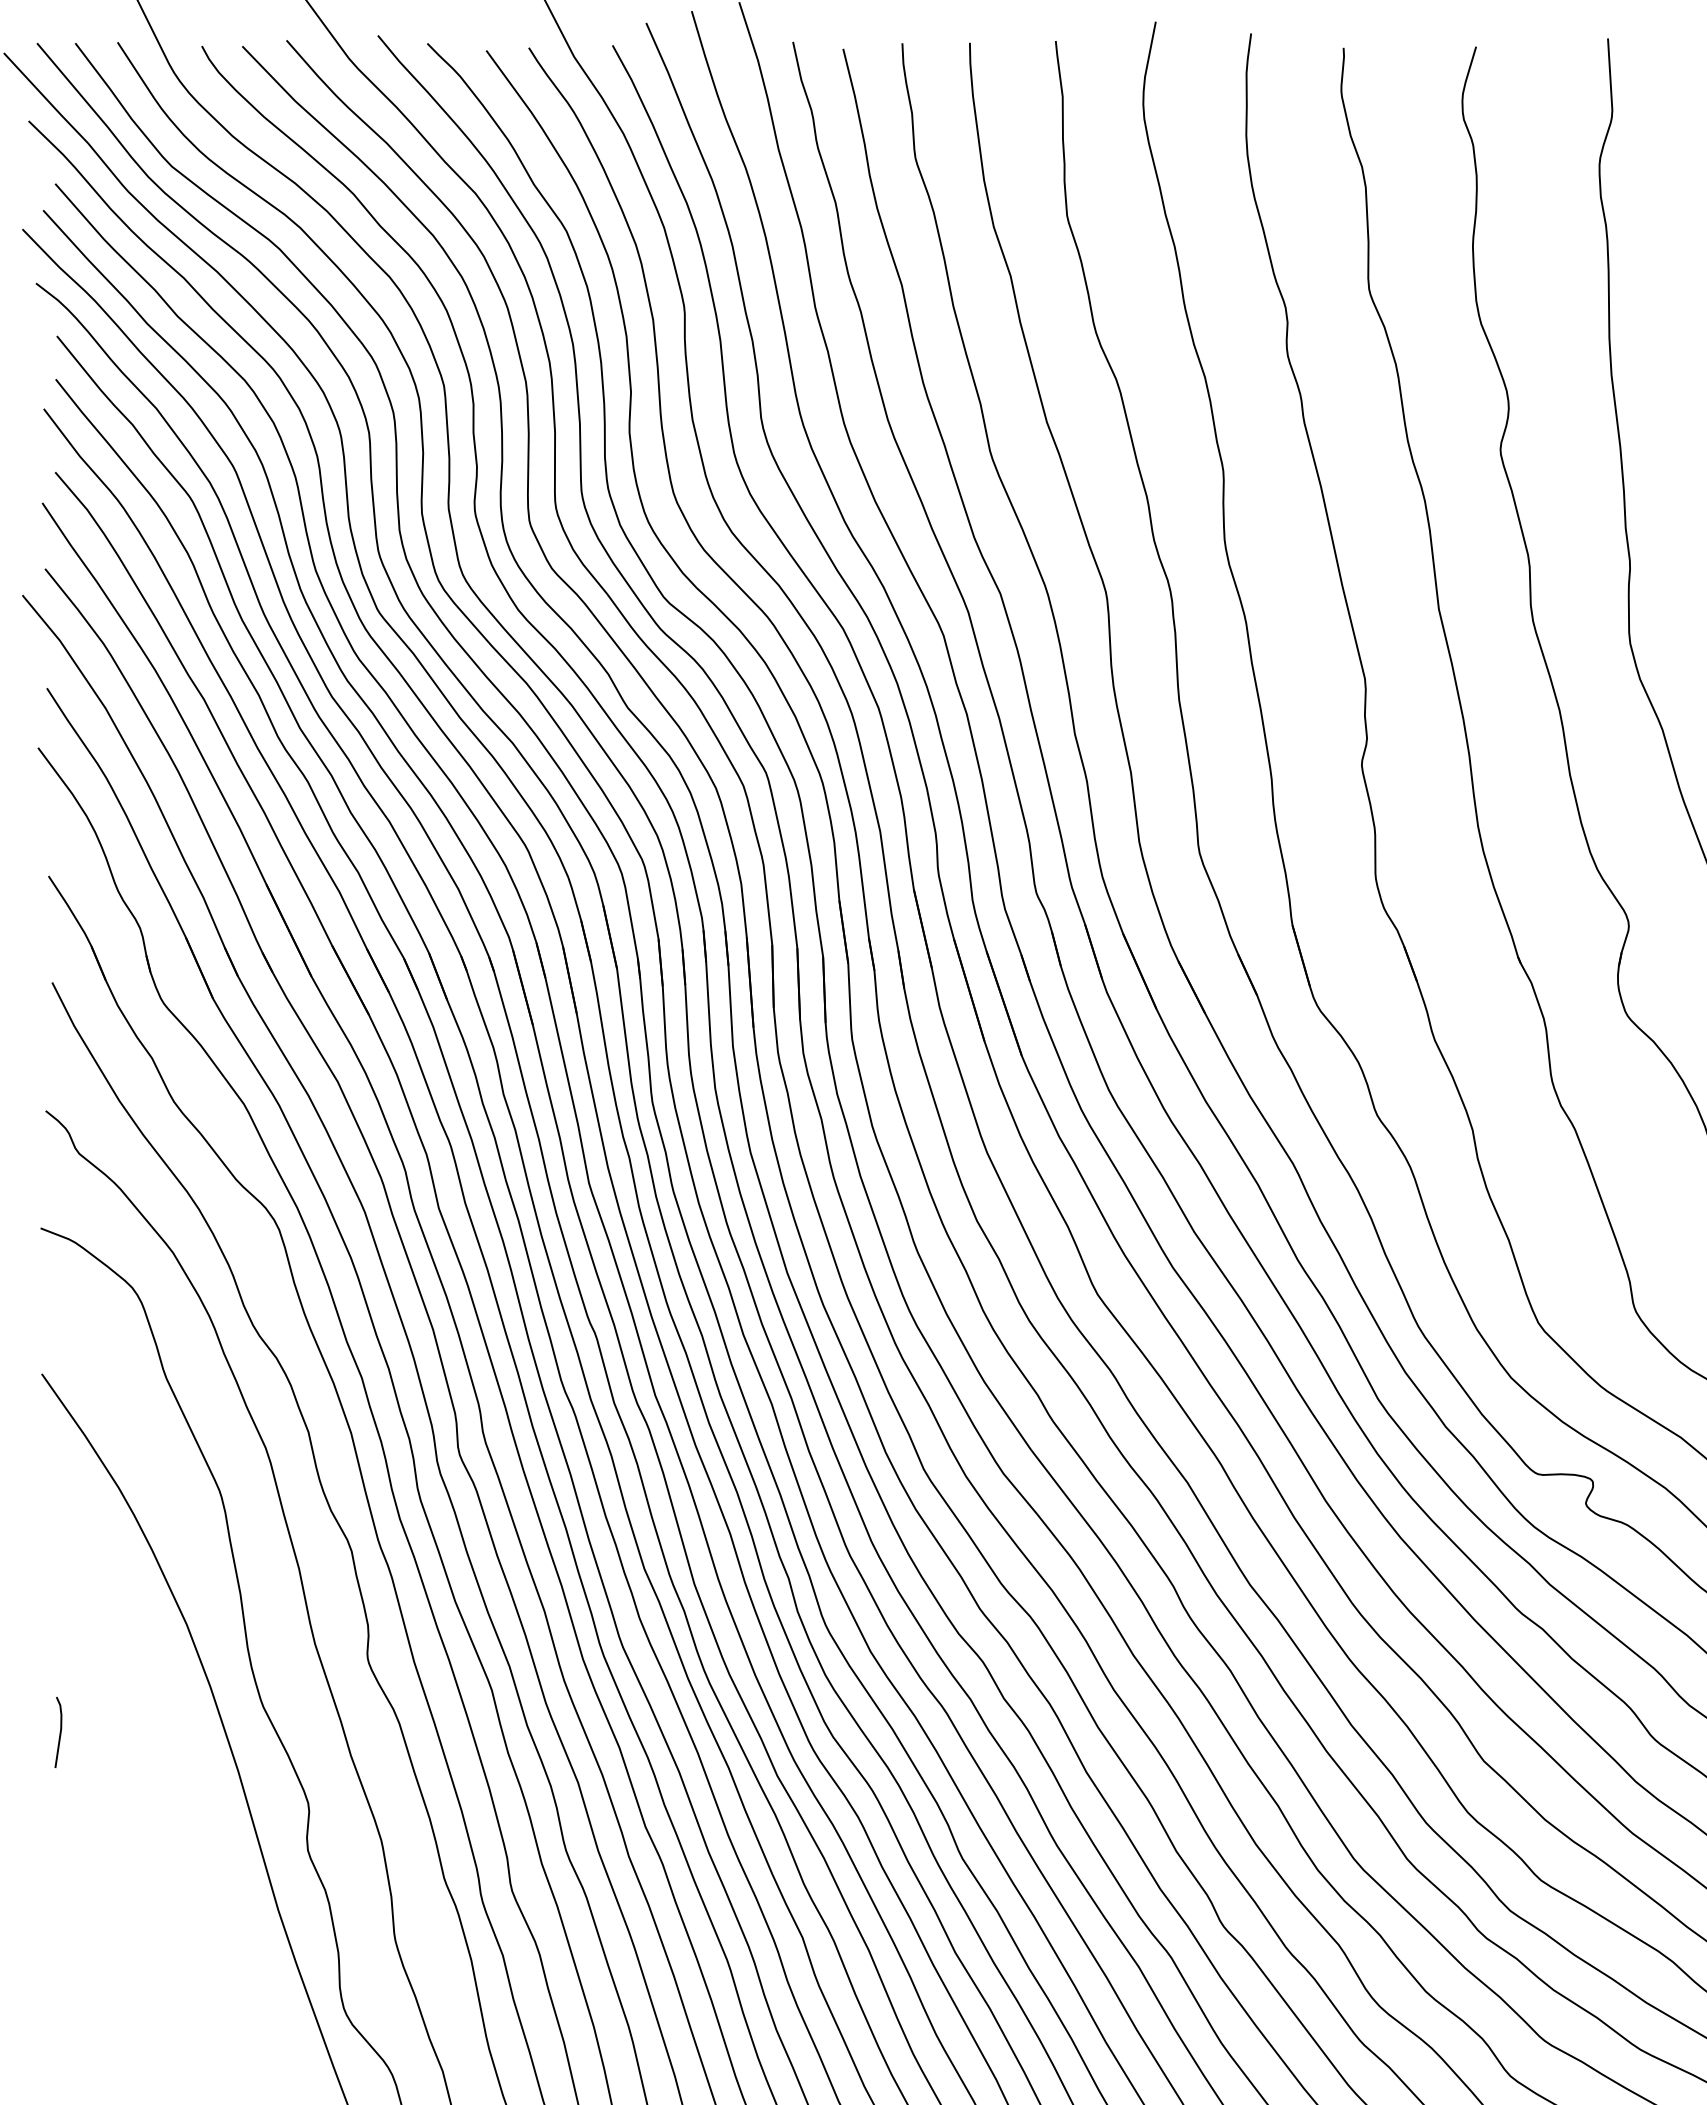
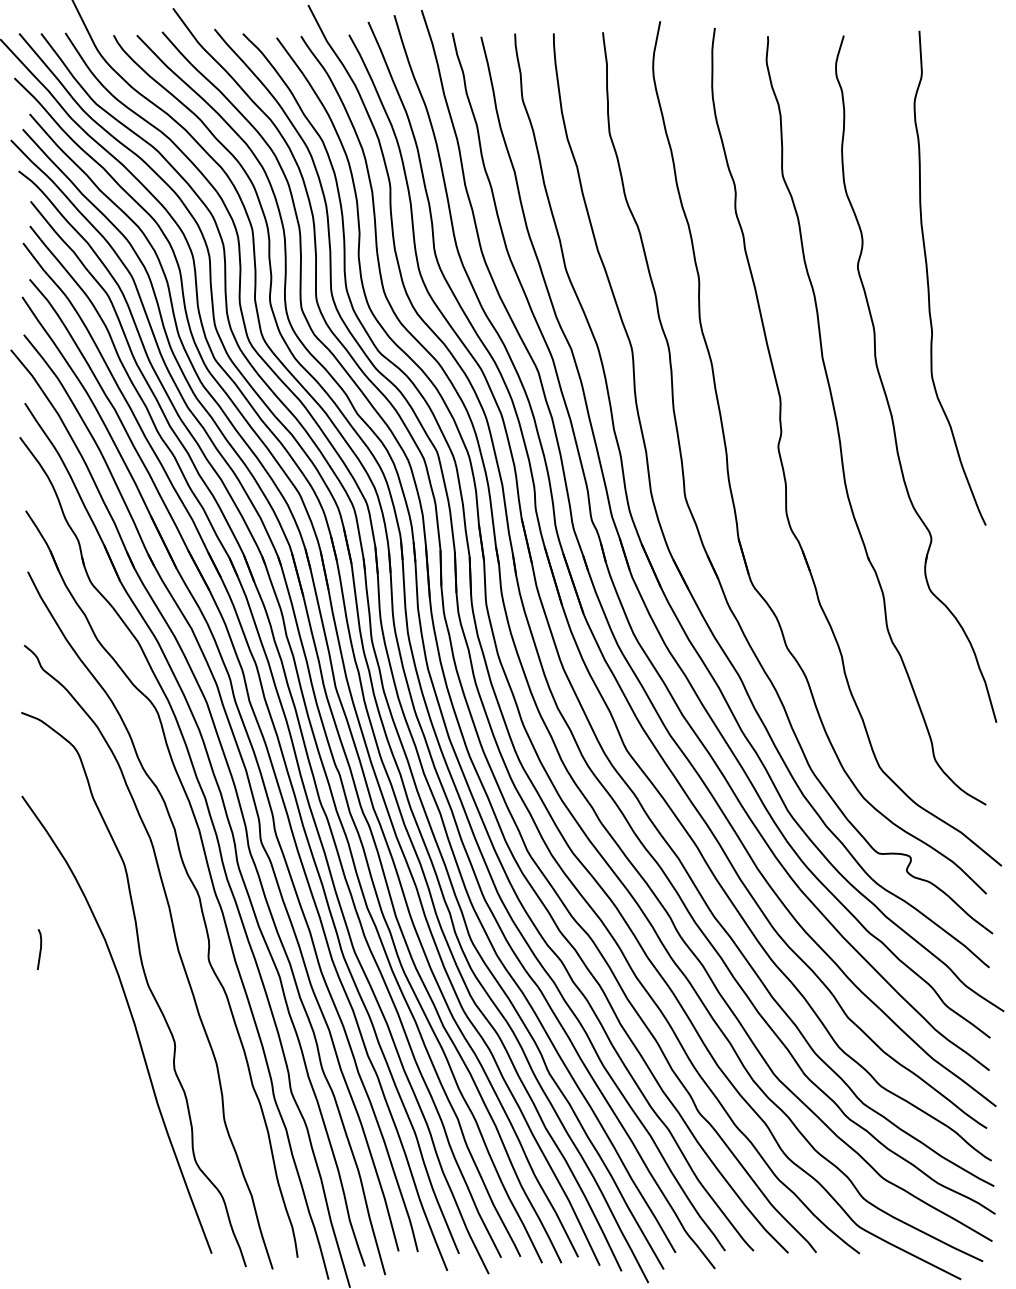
line: (58, 1732) -> (39, 949), moved

